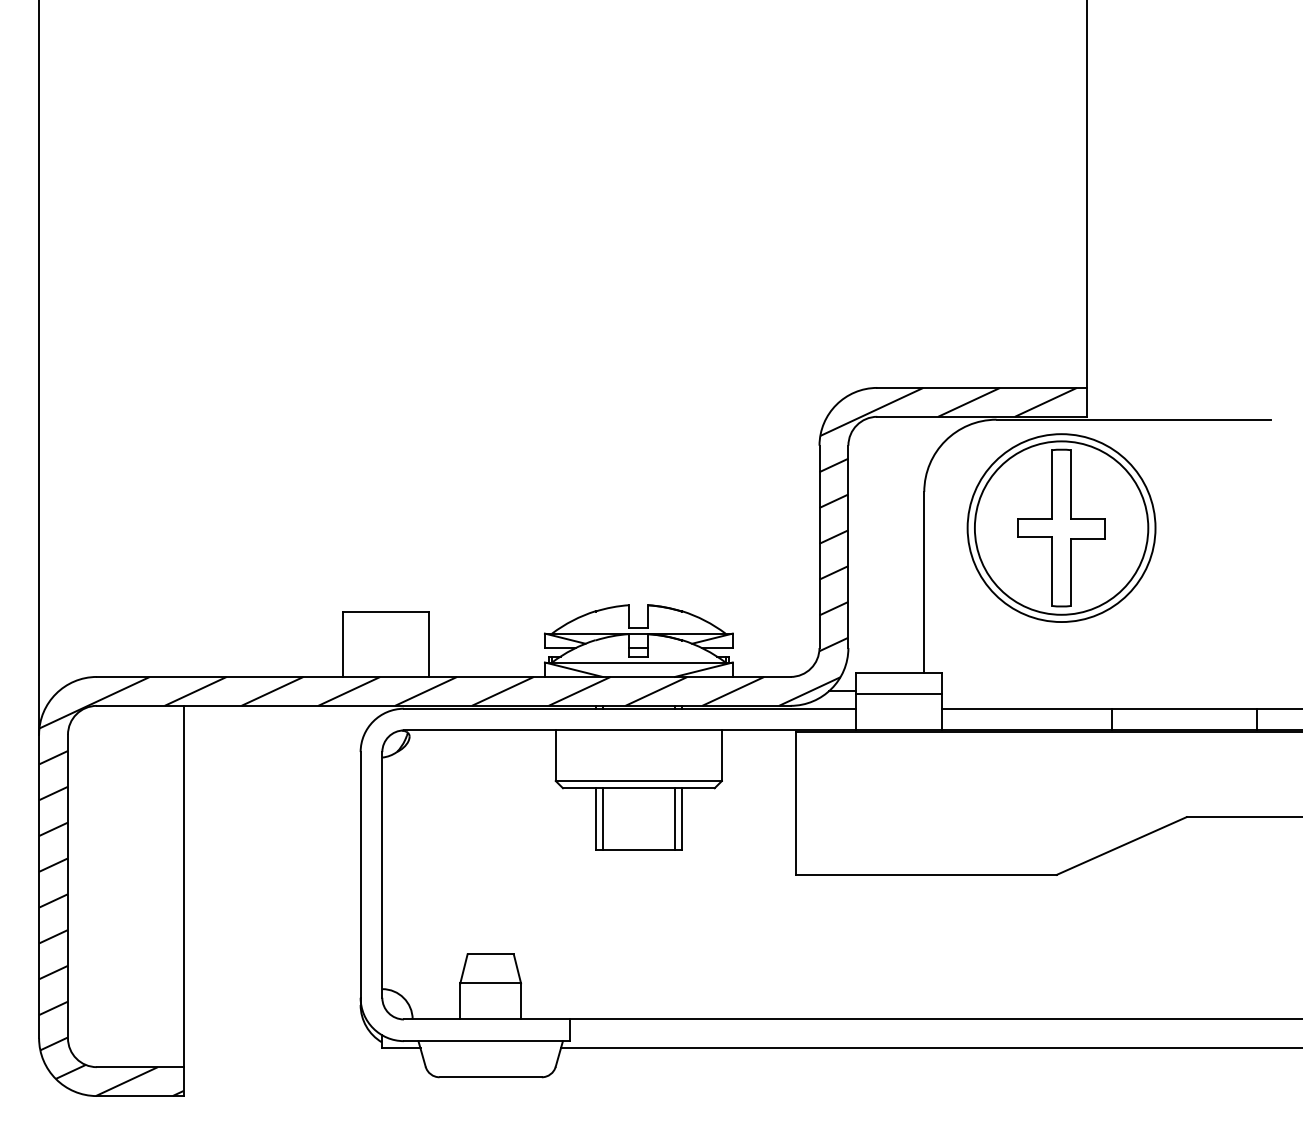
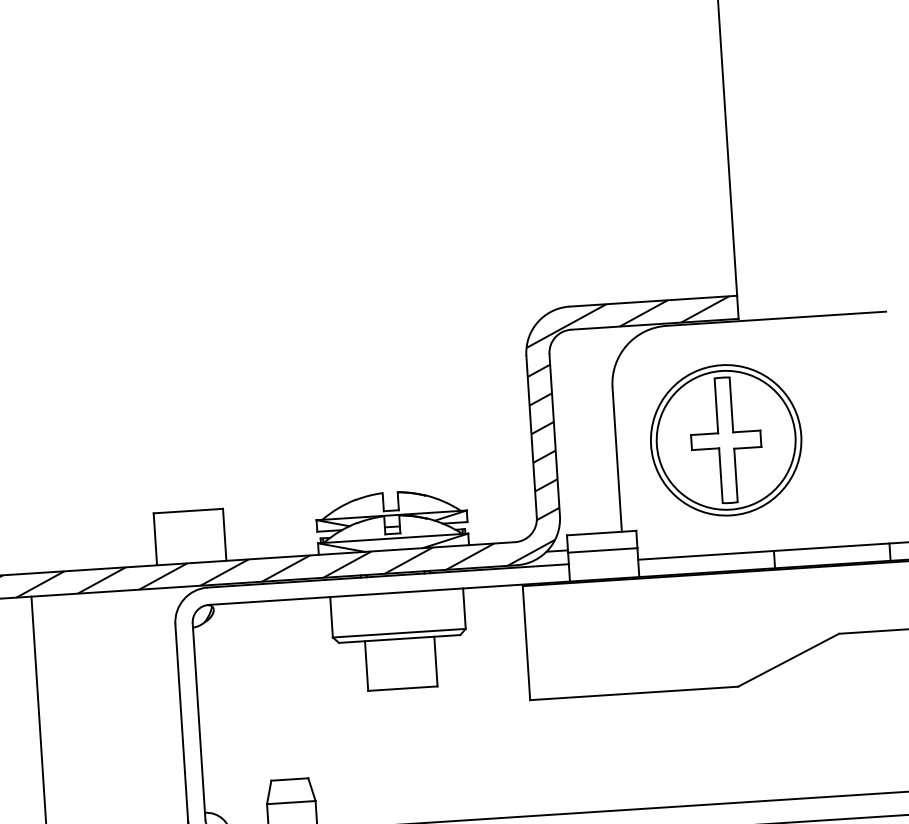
part: (1061, 527) -> (726, 439), moved
line: (602, 819) -> (372, 665), removed
line: (674, 819) -> (429, 662), removed

